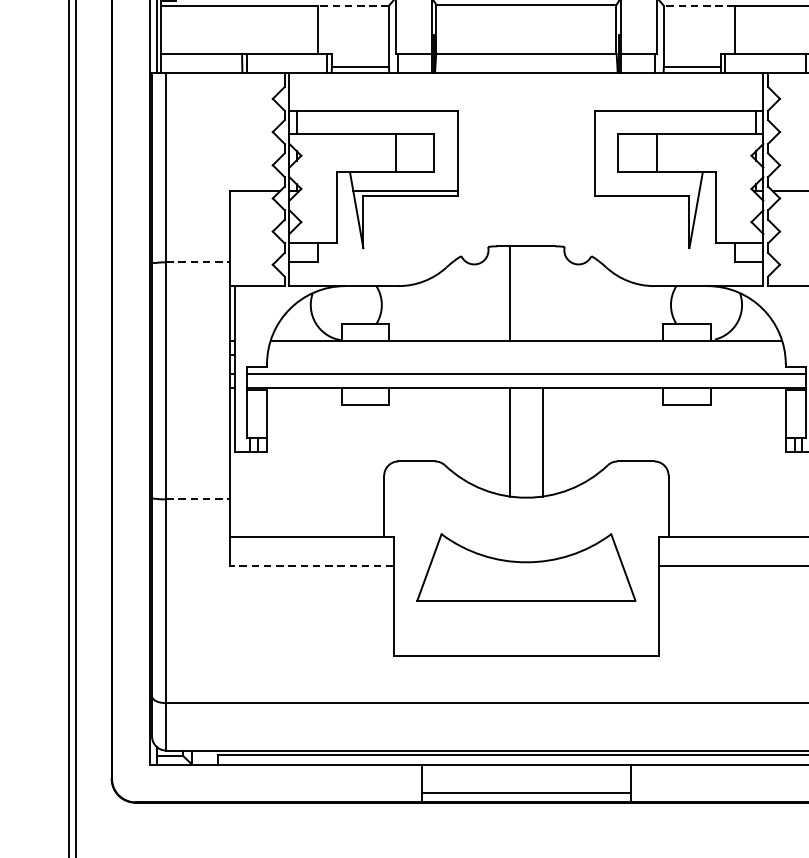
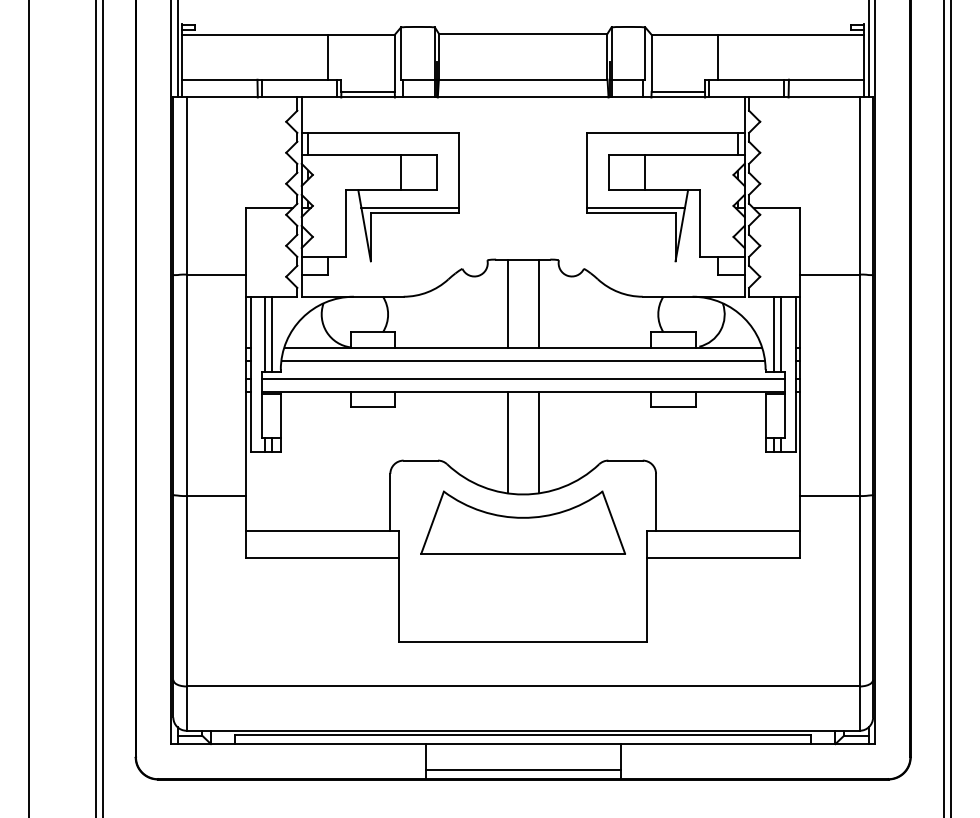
line: (353, 5) -> (361, 34), dashed -> solid
line: (699, 5) -> (684, 34), dashed -> solid
line: (646, 191) -> (635, 208), added
line: (198, 262) -> (216, 274), dashed -> solid
line: (542, 293) -> (538, 303), added
line: (250, 326) -> (265, 334), added
line: (257, 326) -> (271, 334), added
line: (795, 326) -> (774, 334), added
line: (802, 326) -> (781, 334), added
line: (525, 354) -> (522, 360), added
line: (198, 499) -> (216, 496), dashed -> solid
line: (311, 566) -> (322, 558), dashed -> solid
part: (525, 567) -> (522, 522), moved

